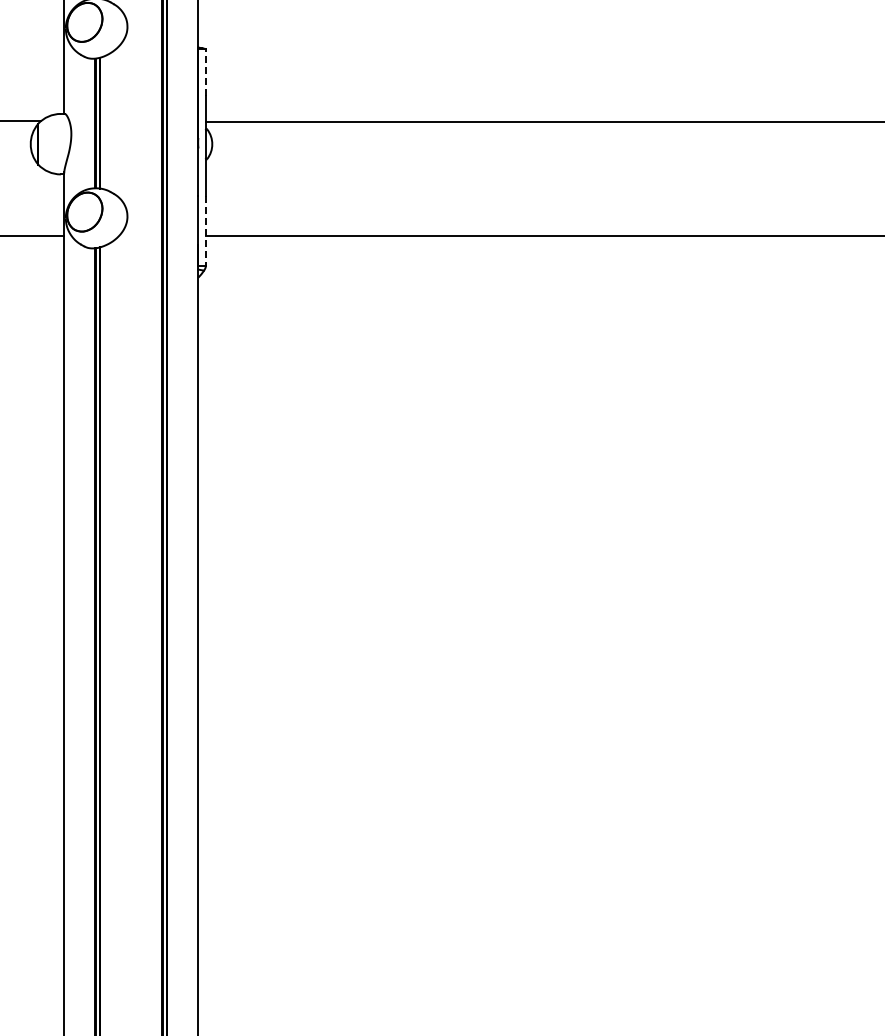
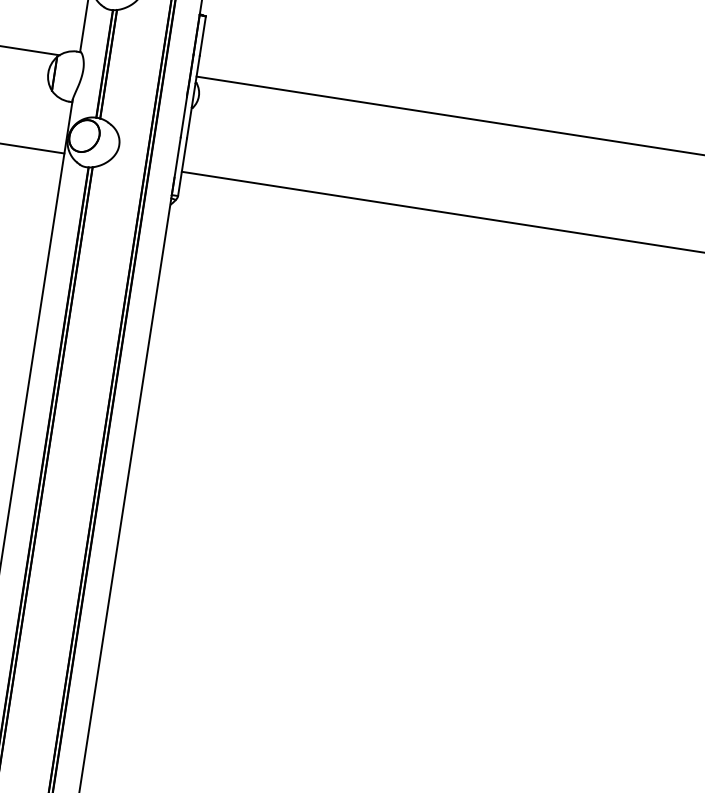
line: (205, 72) -> (202, 35), dashed -> solid
line: (205, 230) -> (182, 166), dashed -> solid

